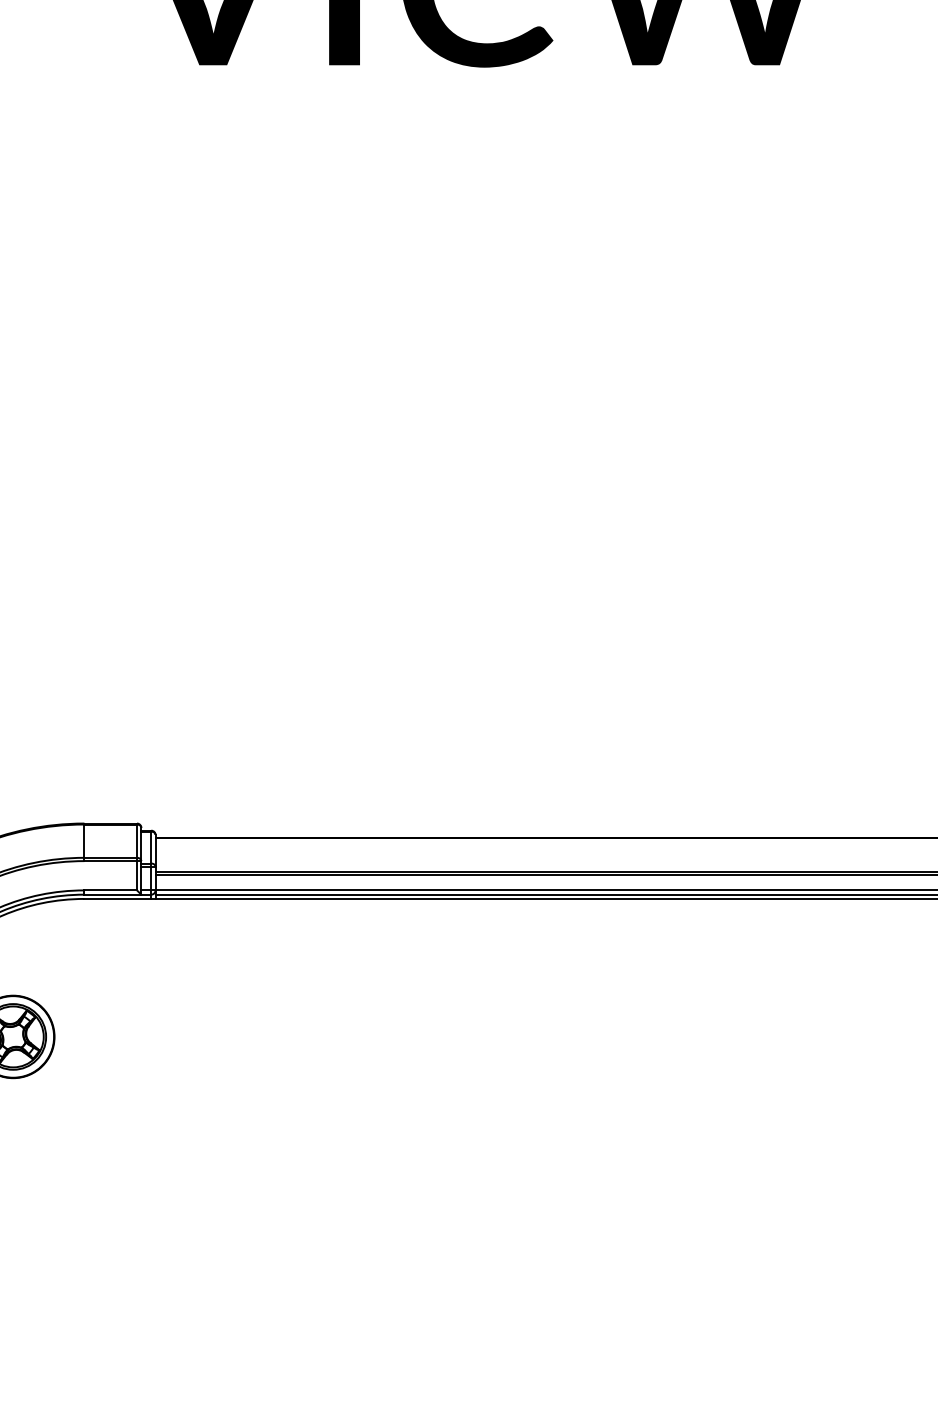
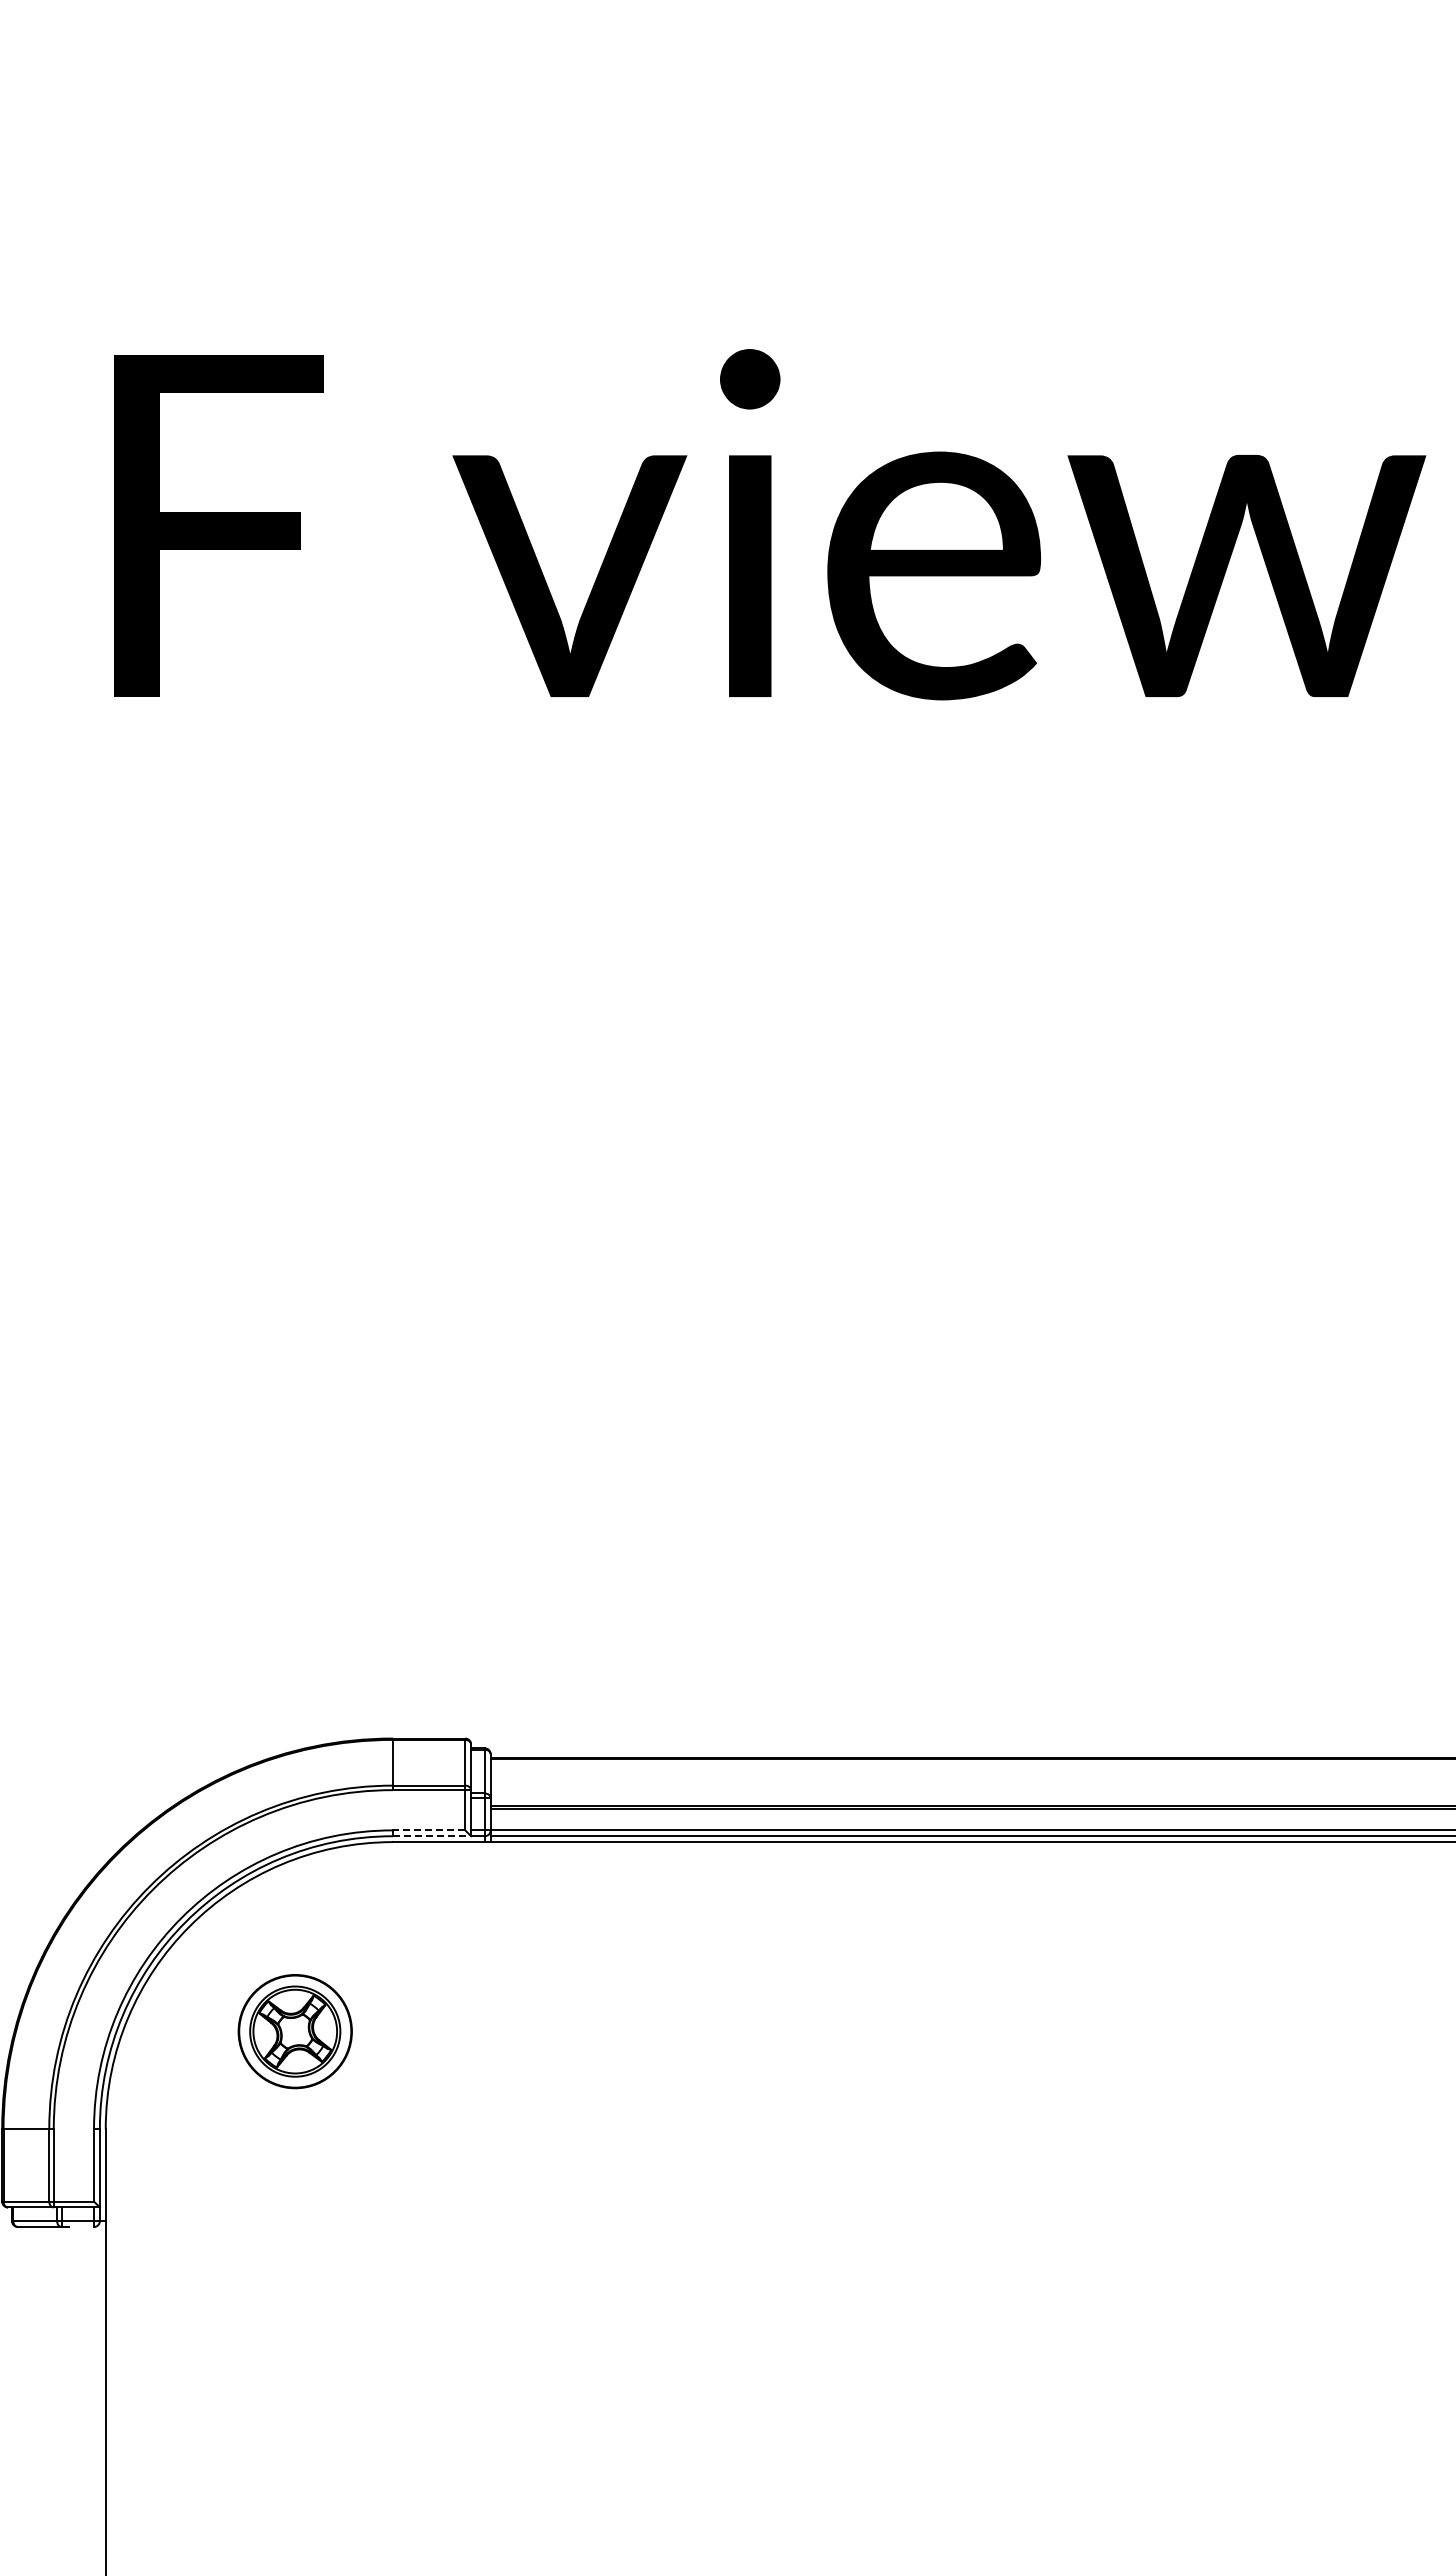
line: (110, 890) -> (428, 1830), solid -> dashed
line: (113, 894) -> (432, 1836), solid -> dashed

